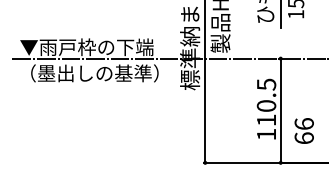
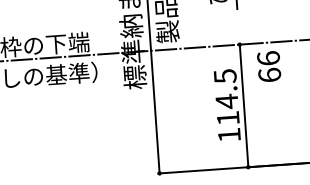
text: (266, 105) -> (226, 100), 110.5 -> 114.5
text: (303, 130) -> (268, 66), moved

